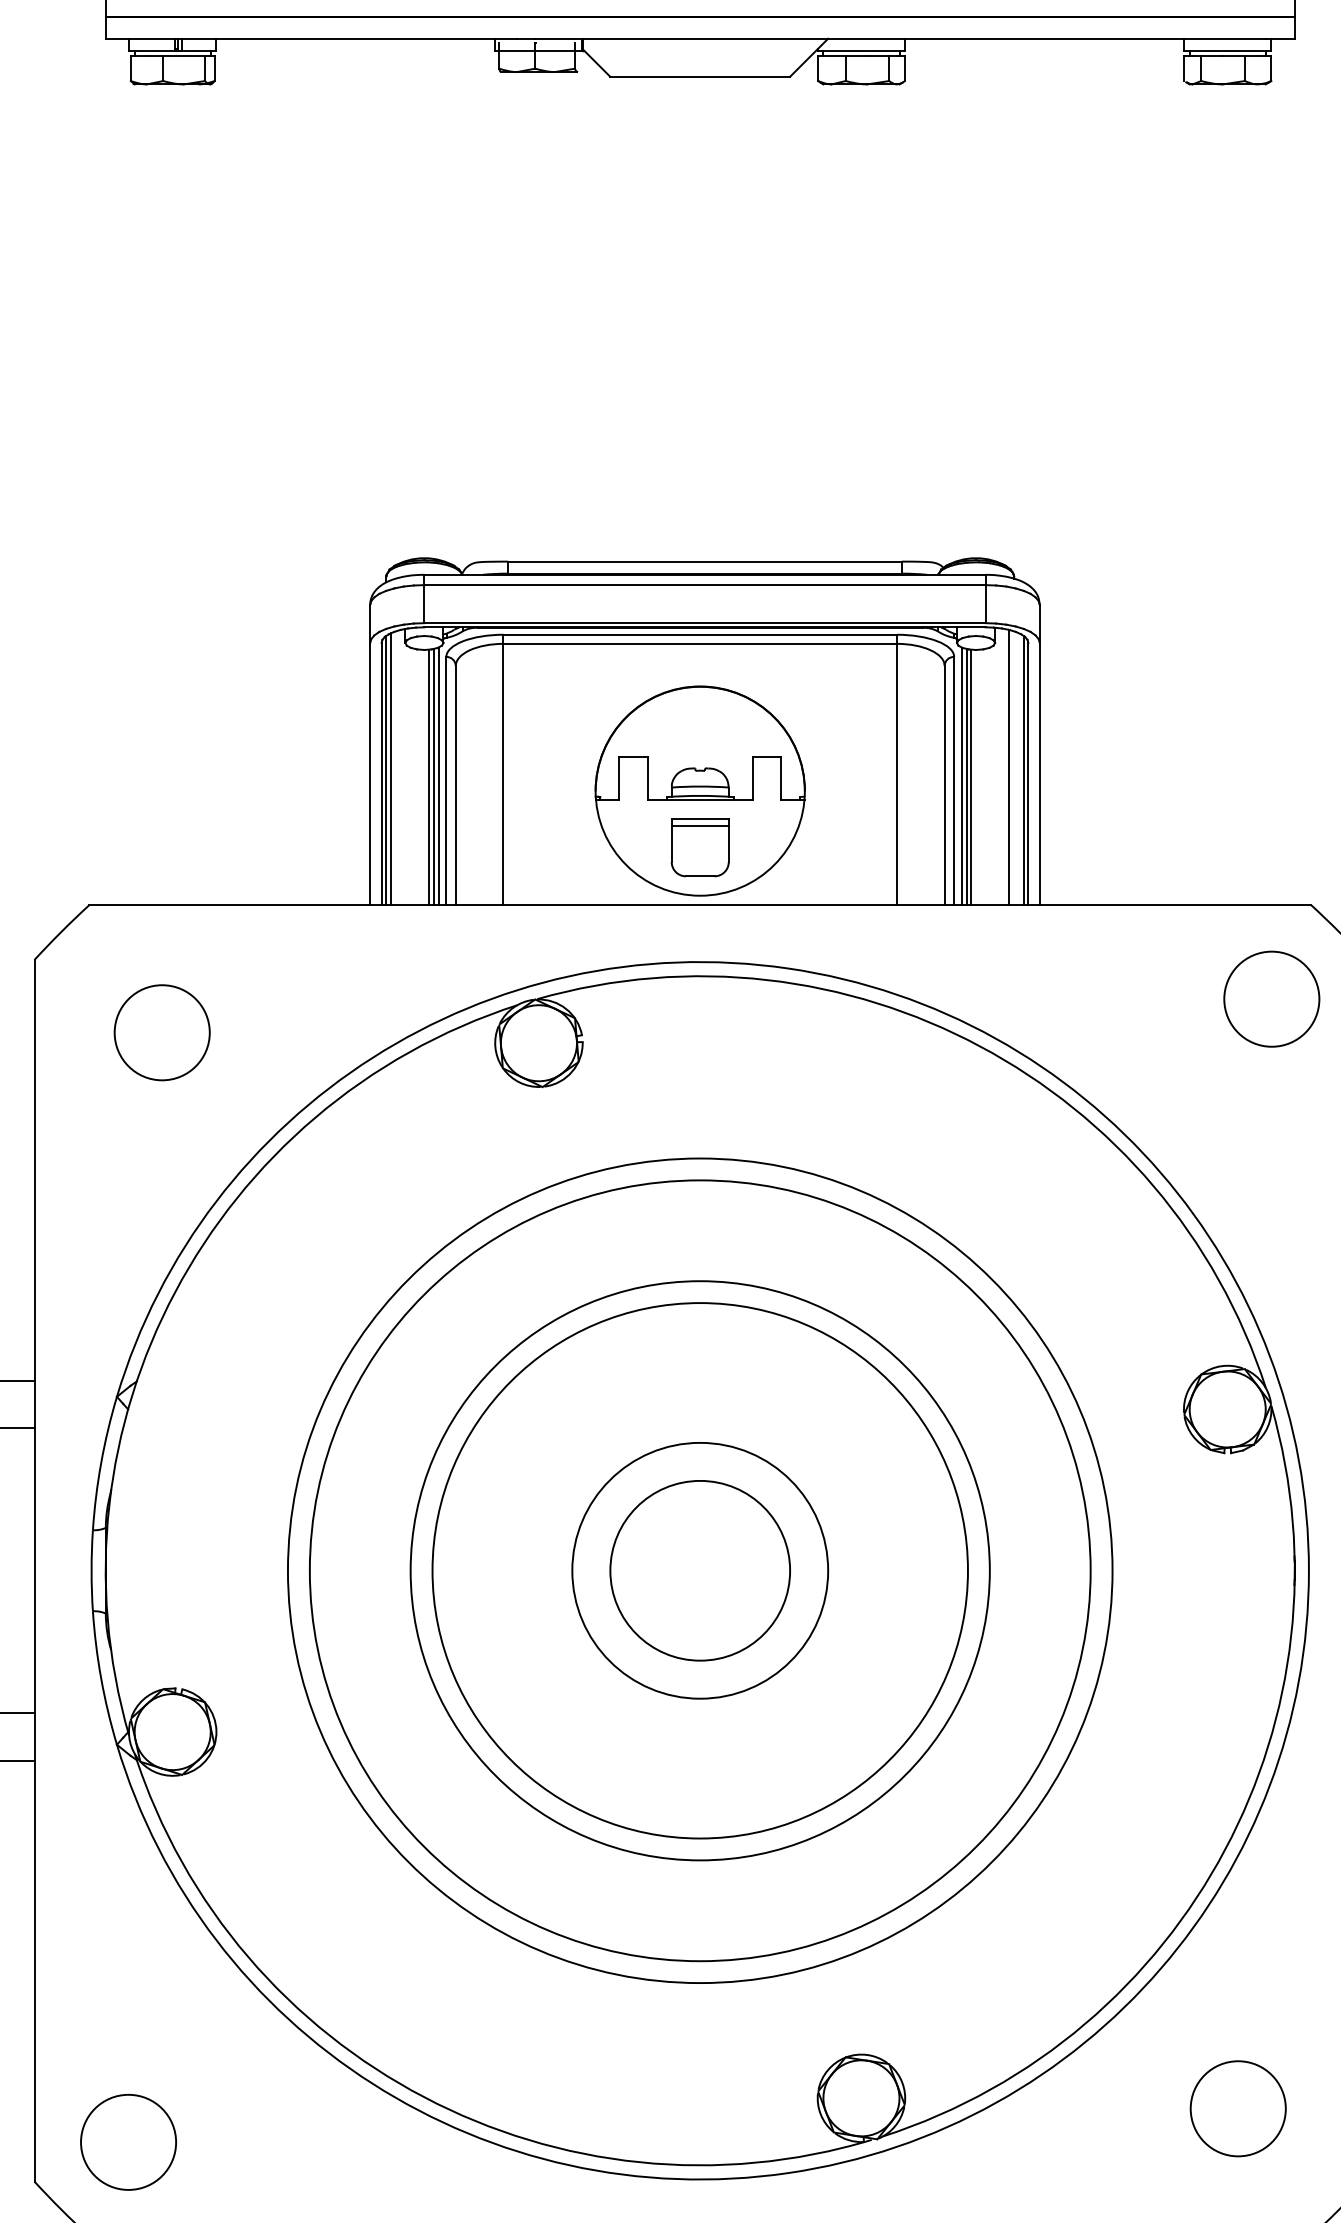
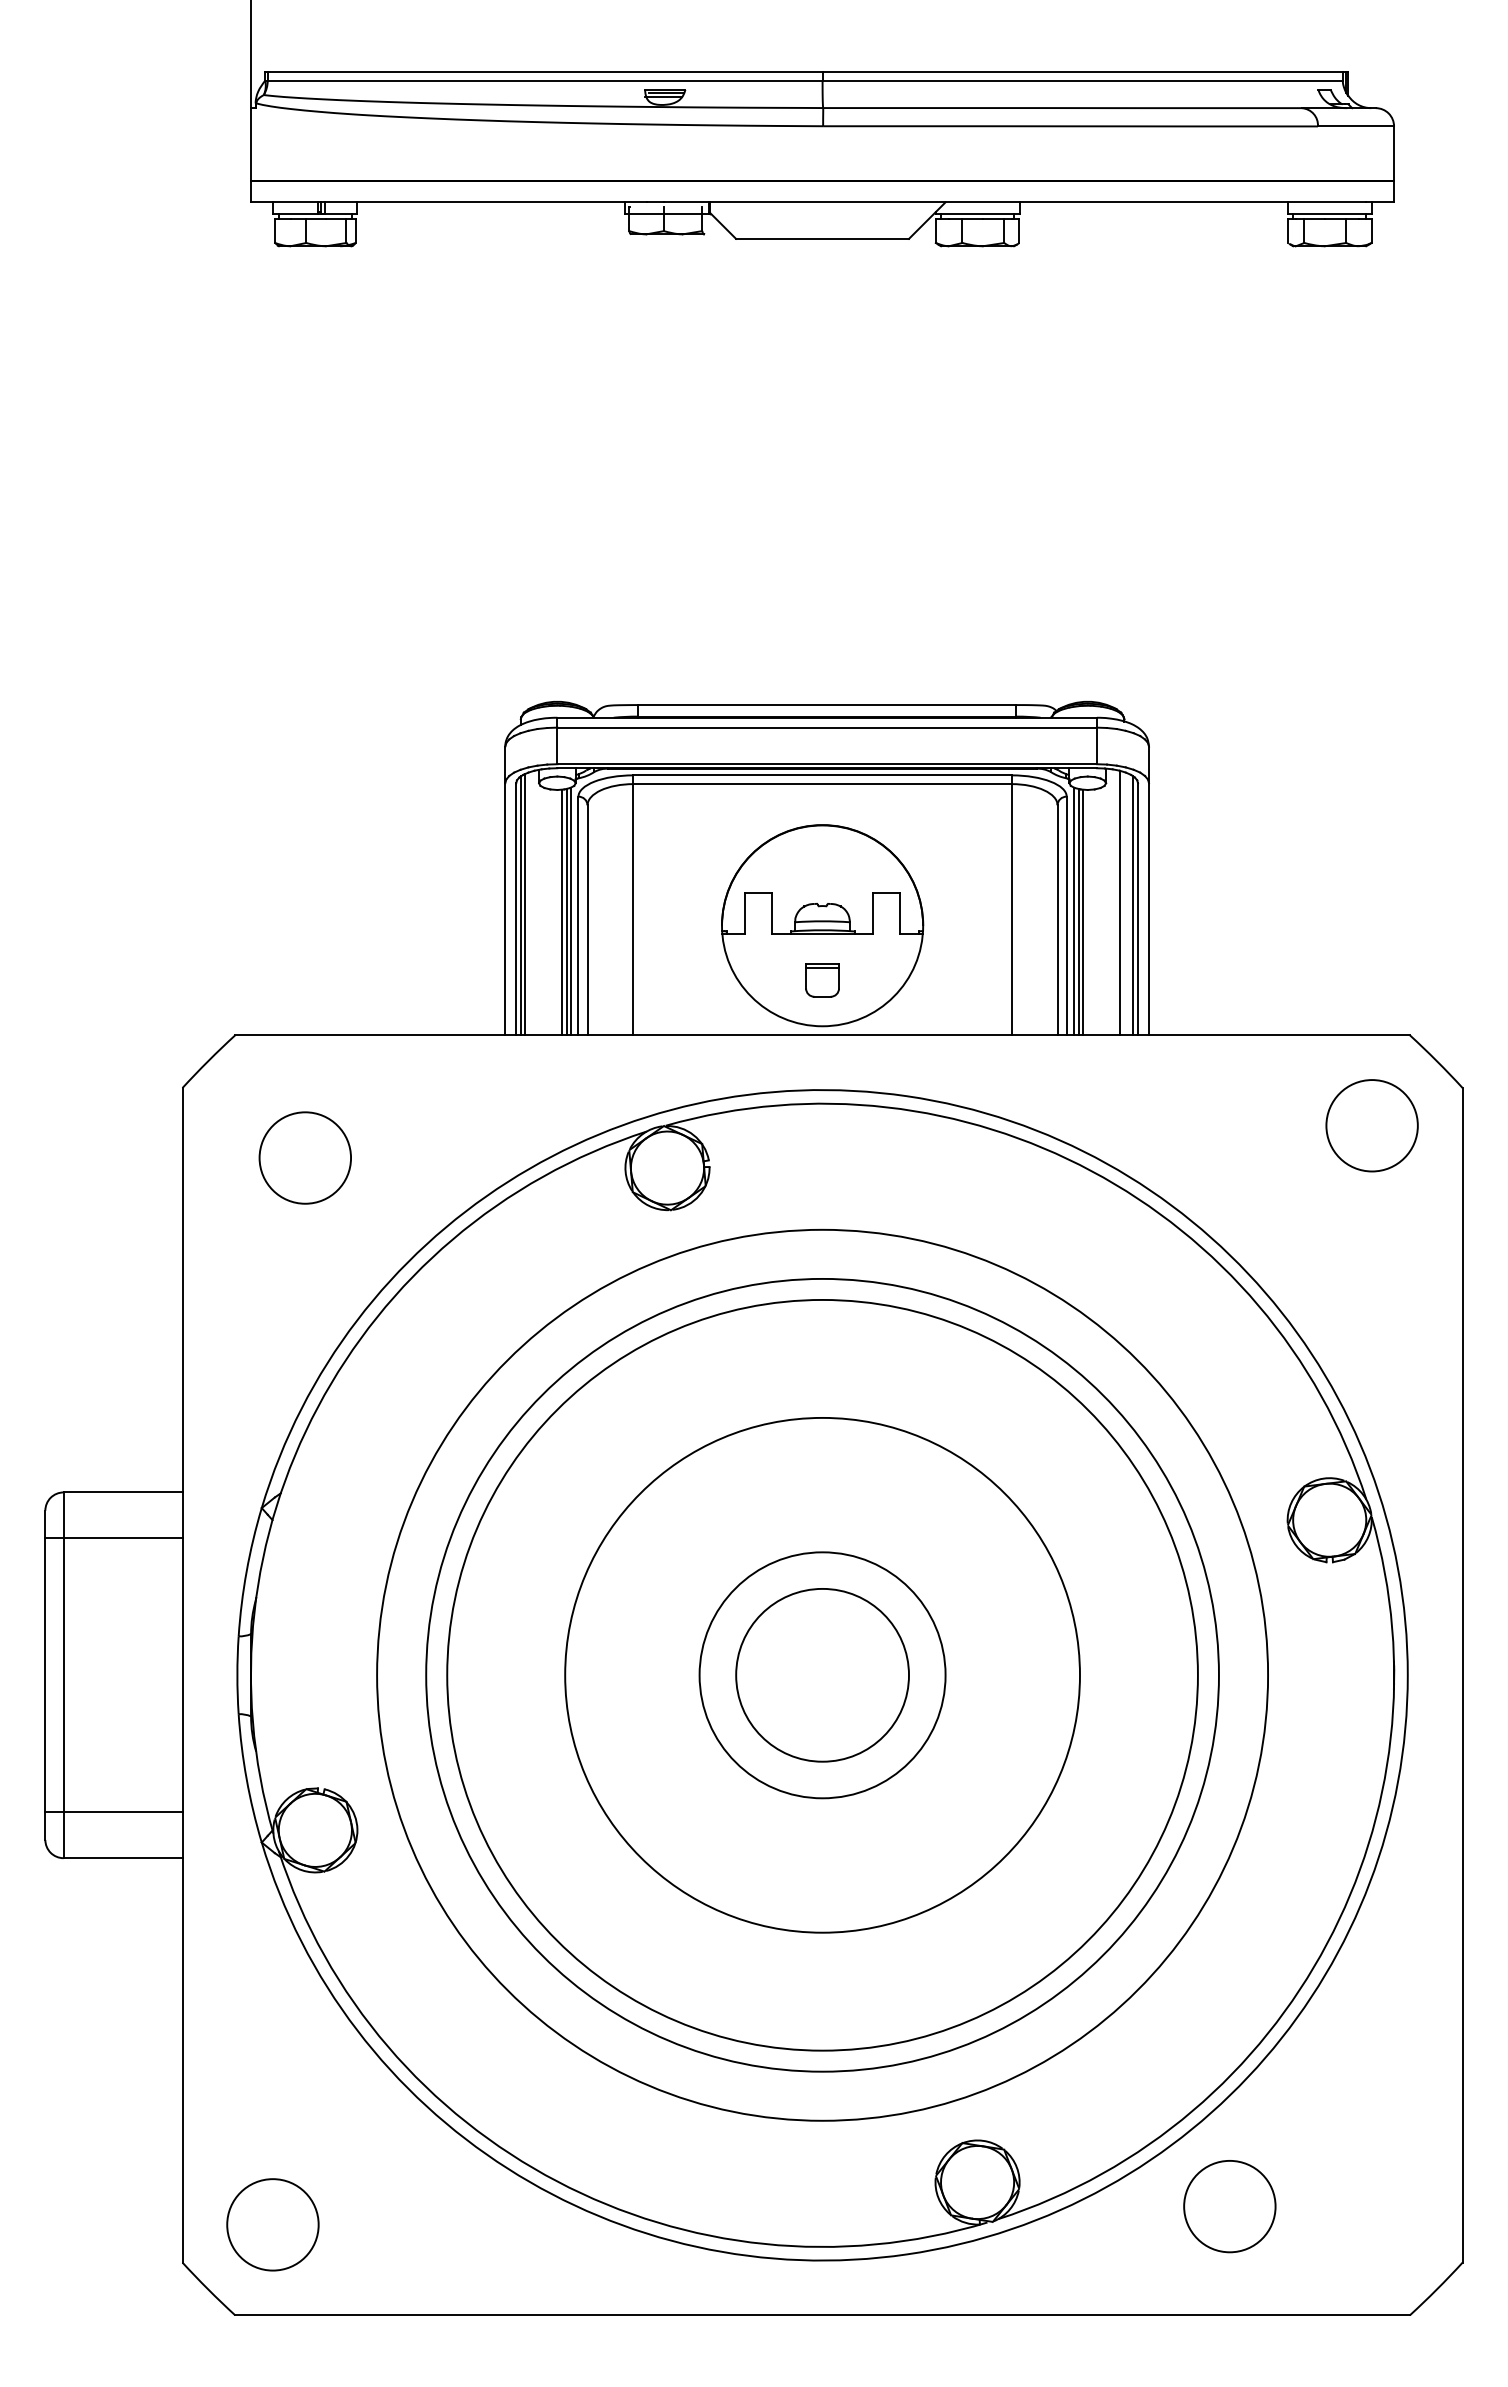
part: (700, 848) -> (822, 980), size x0.6
circle: (700, 1569) -> (822, 1674), size x1.6
circle: (1237, 2108) -> (1229, 2206), moved

